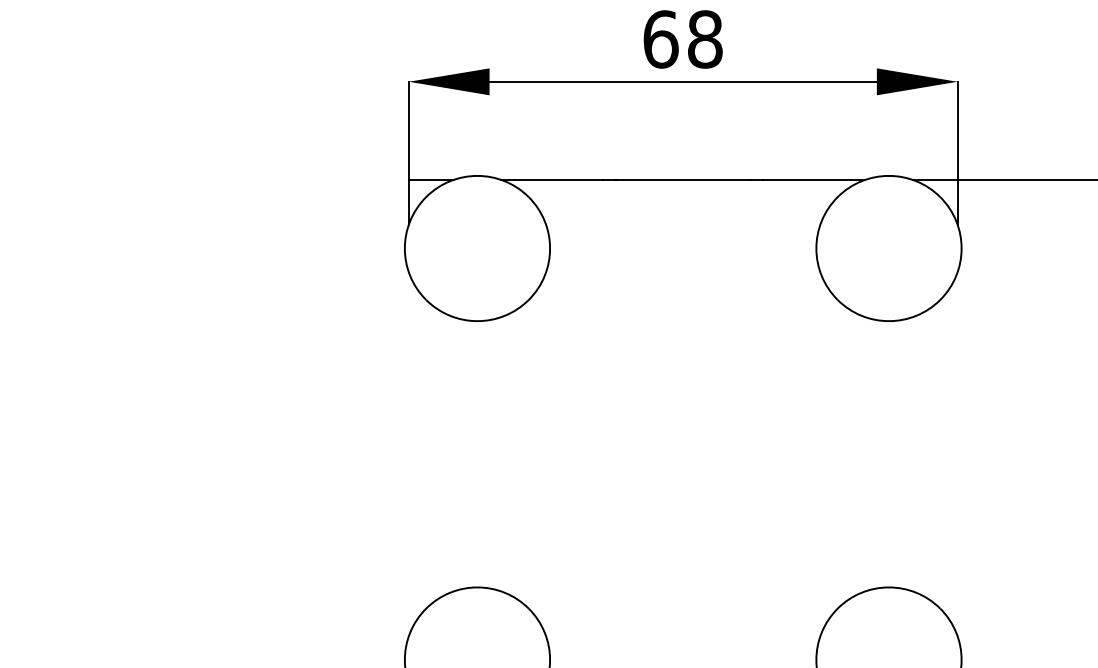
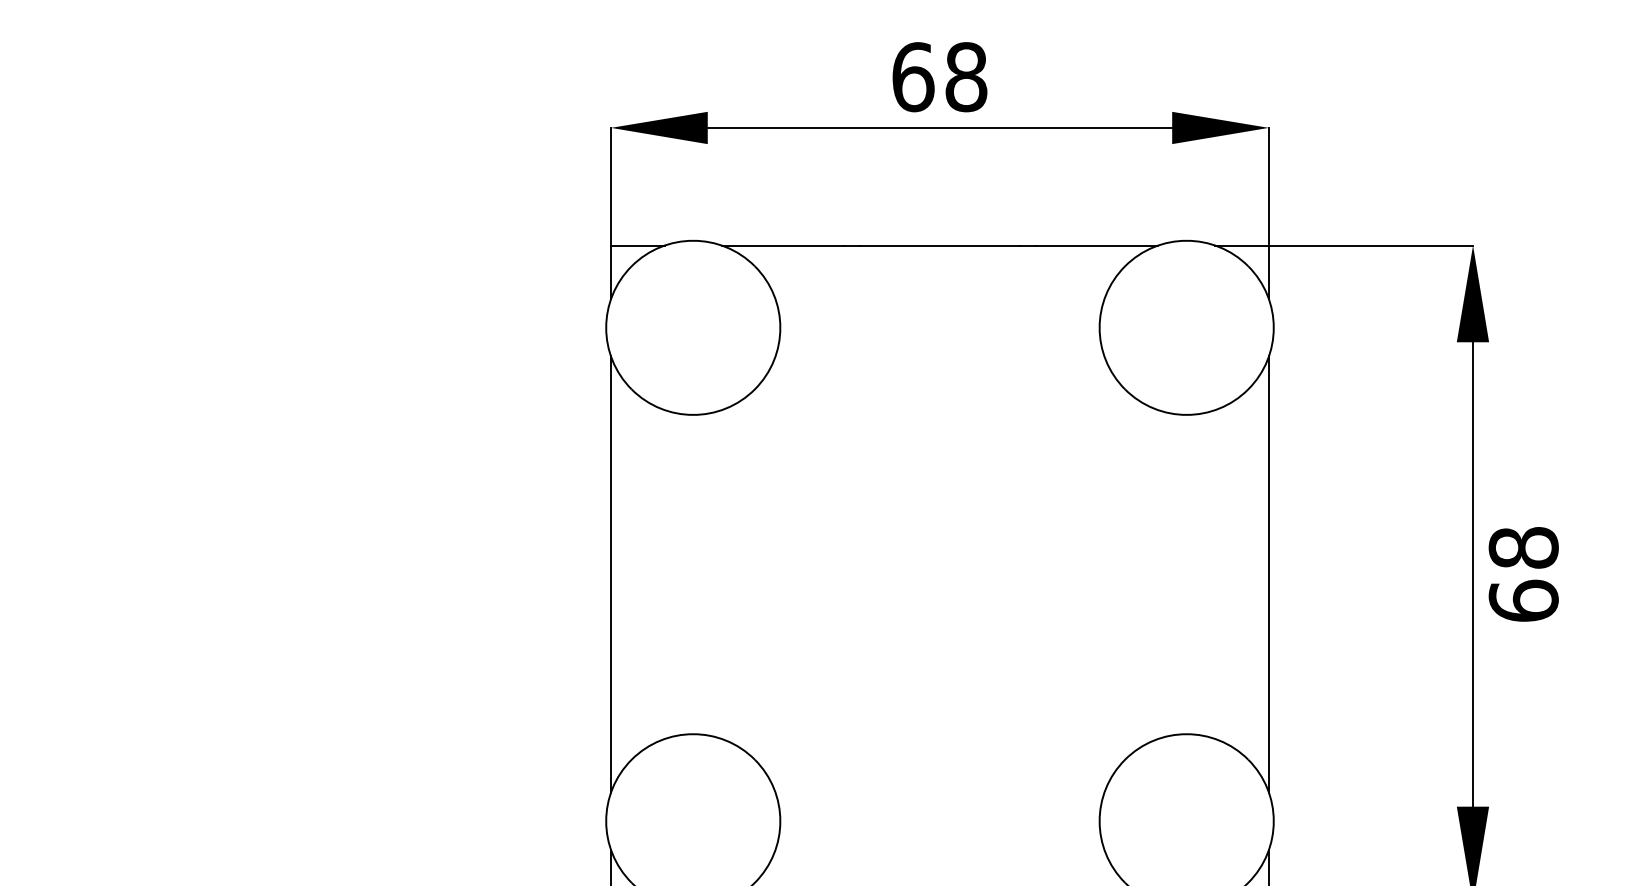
line: (409, 454) -> (611, 574), added
line: (957, 454) -> (1268, 574), added

